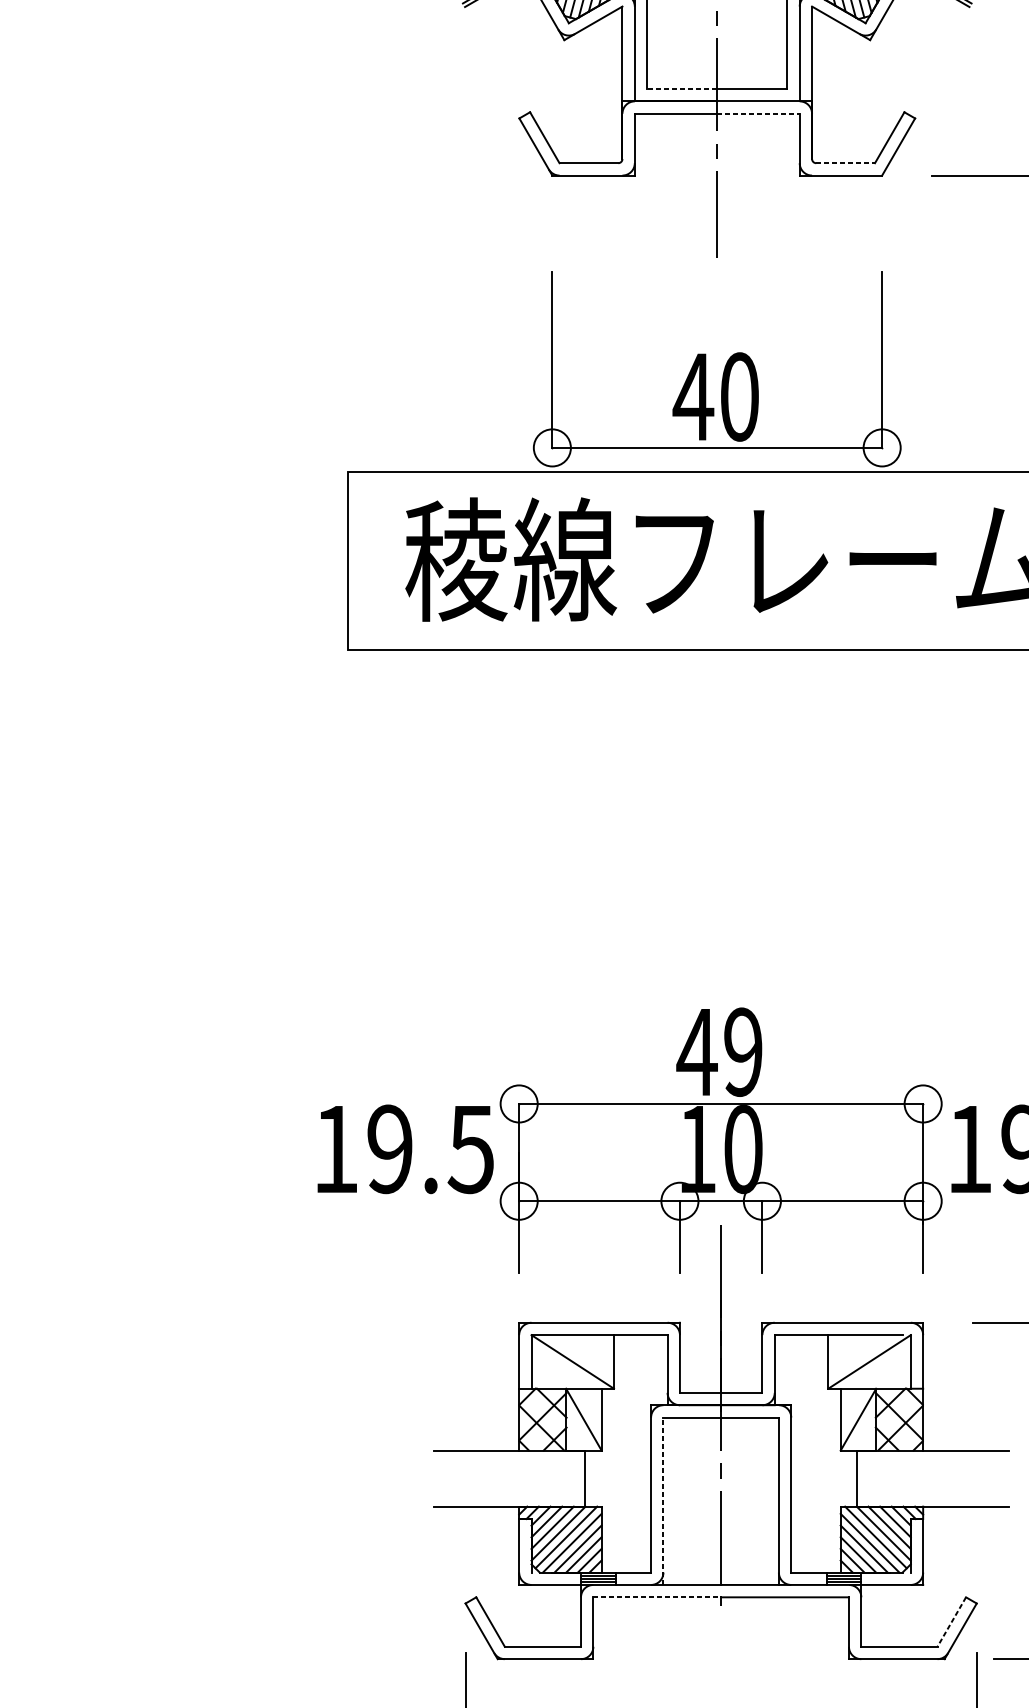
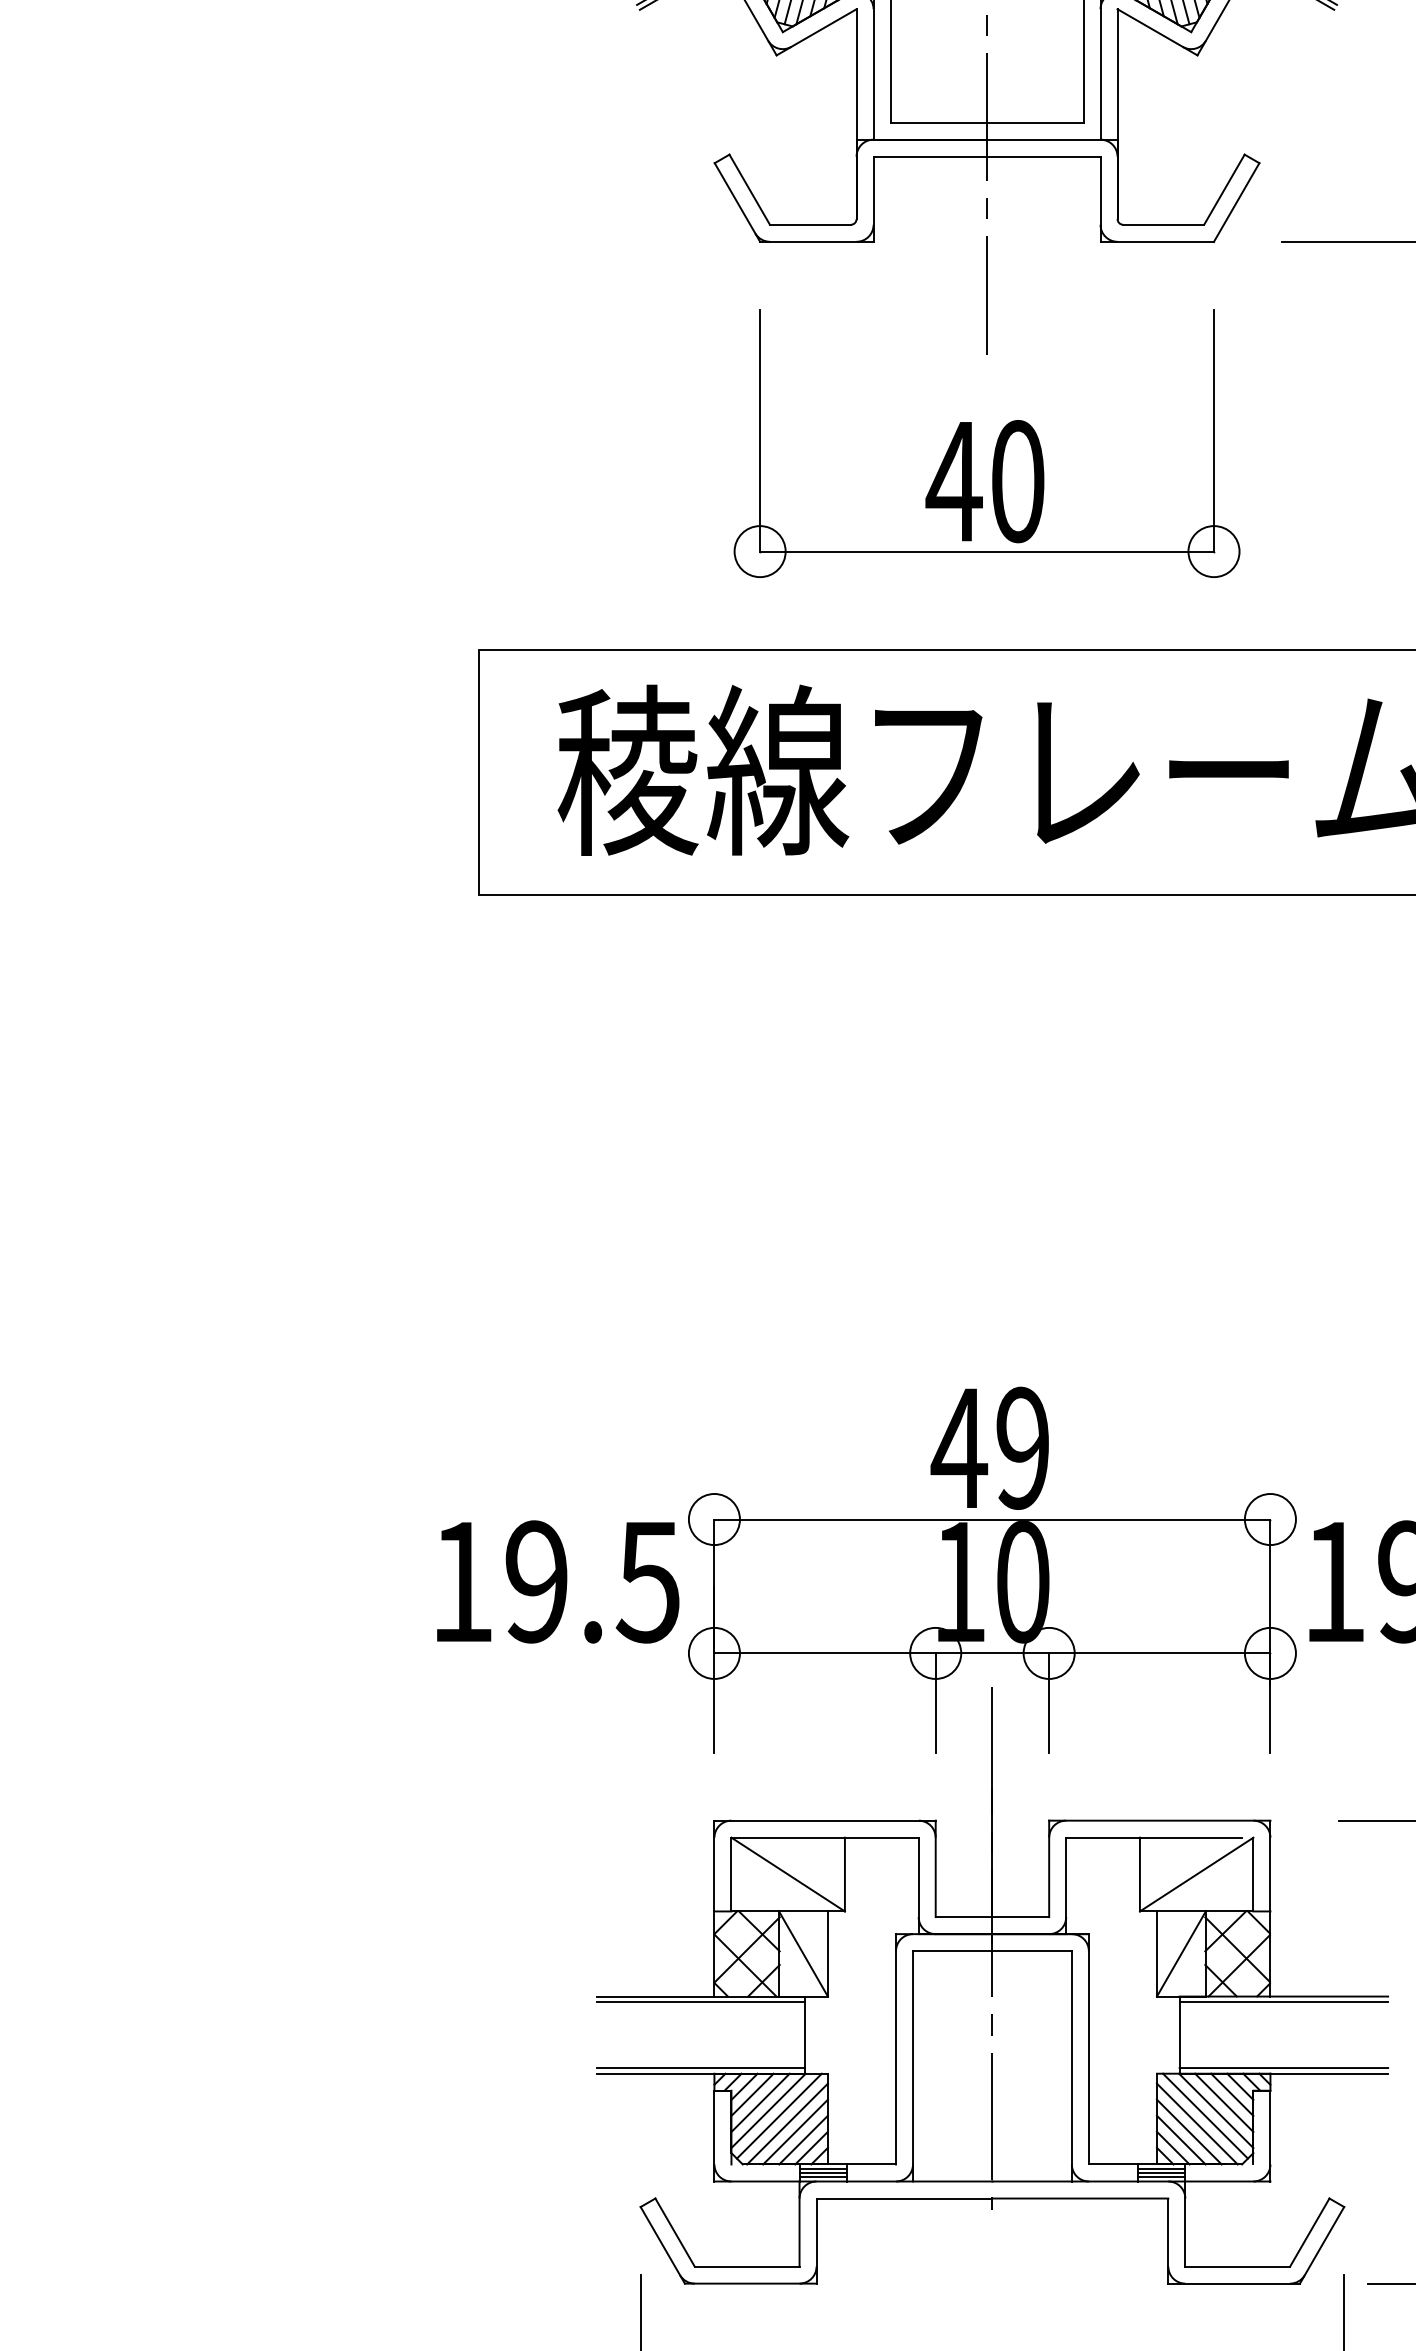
line: (681, 88) -> (938, 122), dashed -> solid
line: (758, 113) -> (1043, 156), dashed -> solid
line: (846, 163) -> (1164, 224), dashed -> solid
part: (723, 371) -> (995, 446), moved
line: (509, 1454) -> (700, 2002), added
line: (932, 1454) -> (1283, 2002), added
line: (663, 1500) -> (913, 2065), dashed -> solid
line: (509, 1502) -> (700, 2068), added
line: (932, 1502) -> (1283, 2068), added
line: (657, 1597) -> (904, 2198), dashed -> solid
line: (951, 1622) -> (1309, 2232), dashed -> solid

